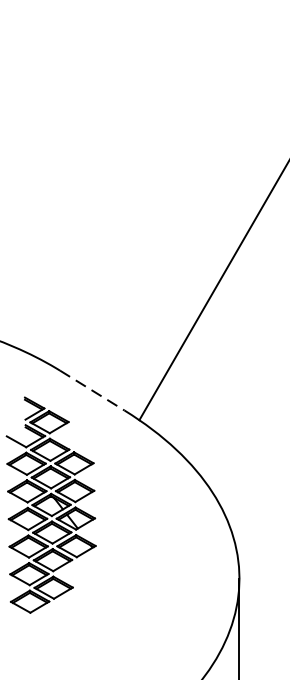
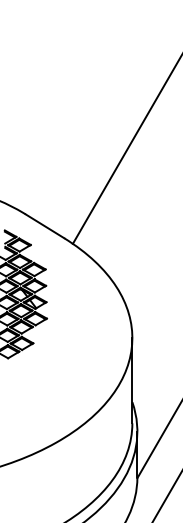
line: (91, 390) -> (44, 226), dashed -> solid

